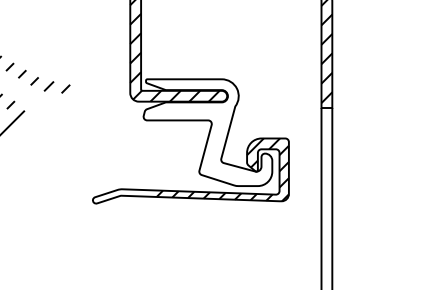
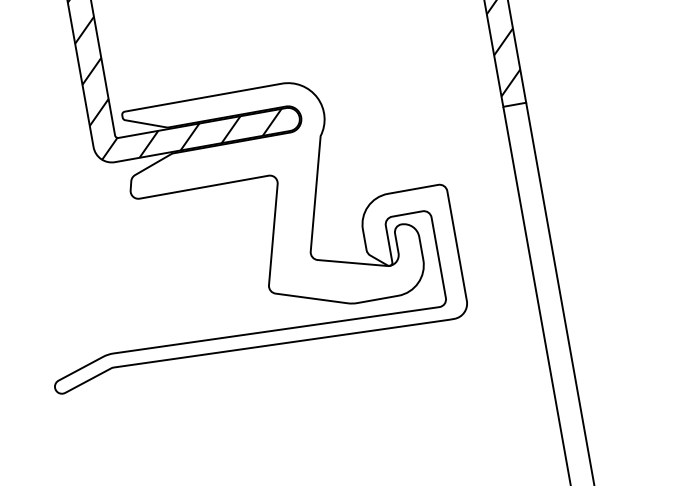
hatch: (222, 169) -> (317, 274), removed

